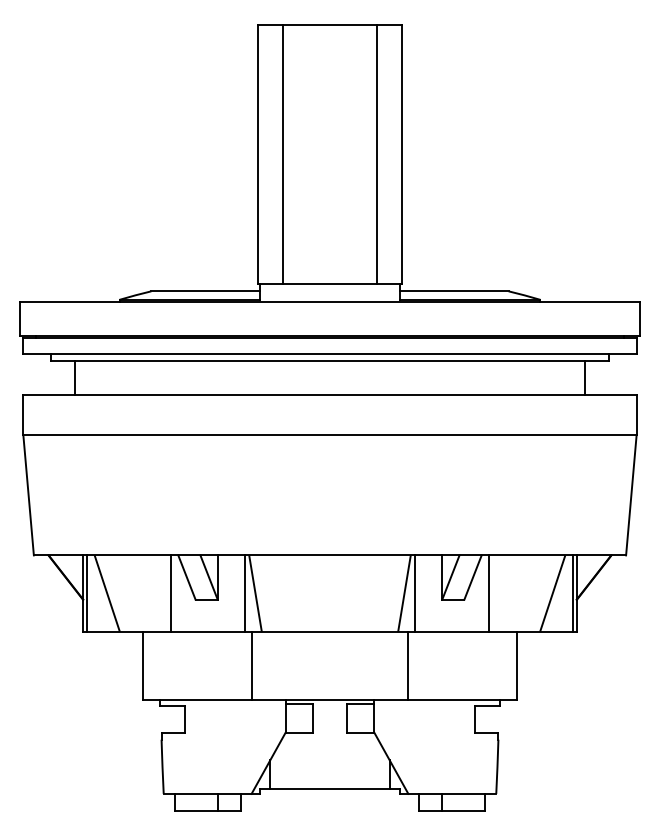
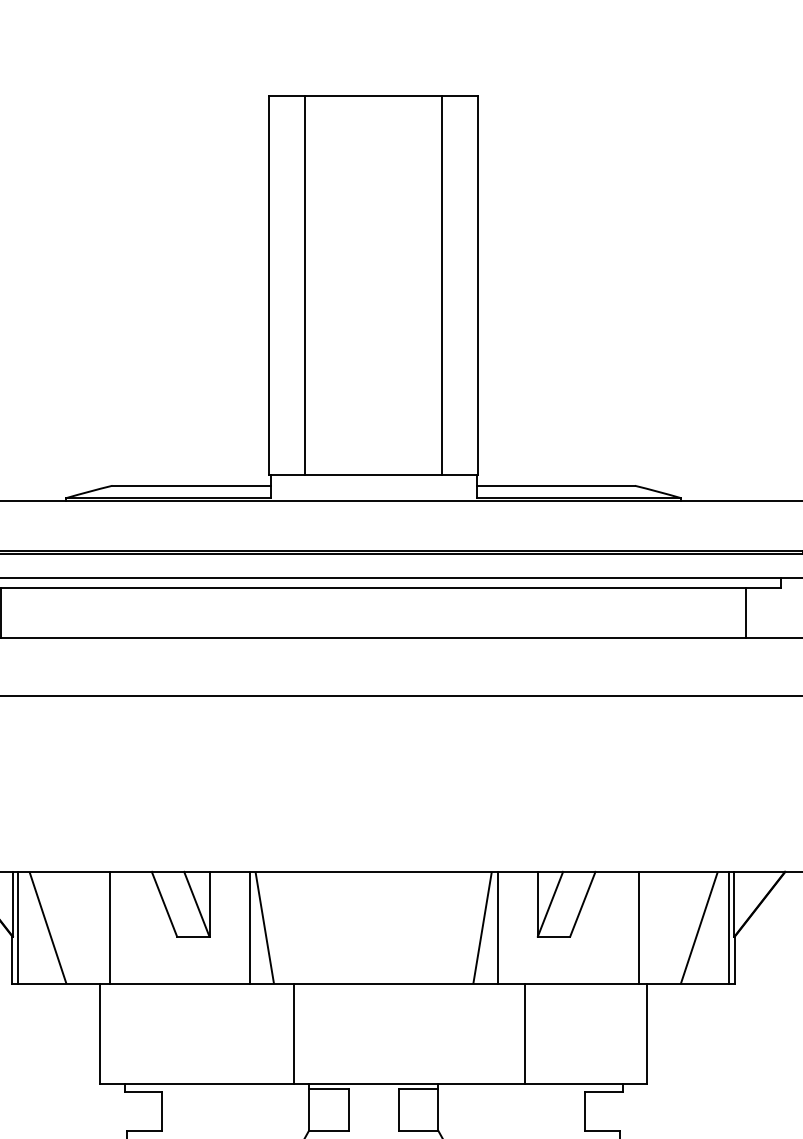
line: (171, 593) -> (109, 927), moved
line: (488, 593) -> (639, 927), moved
line: (251, 666) -> (293, 1034), moved
line: (408, 666) -> (525, 1034), moved

